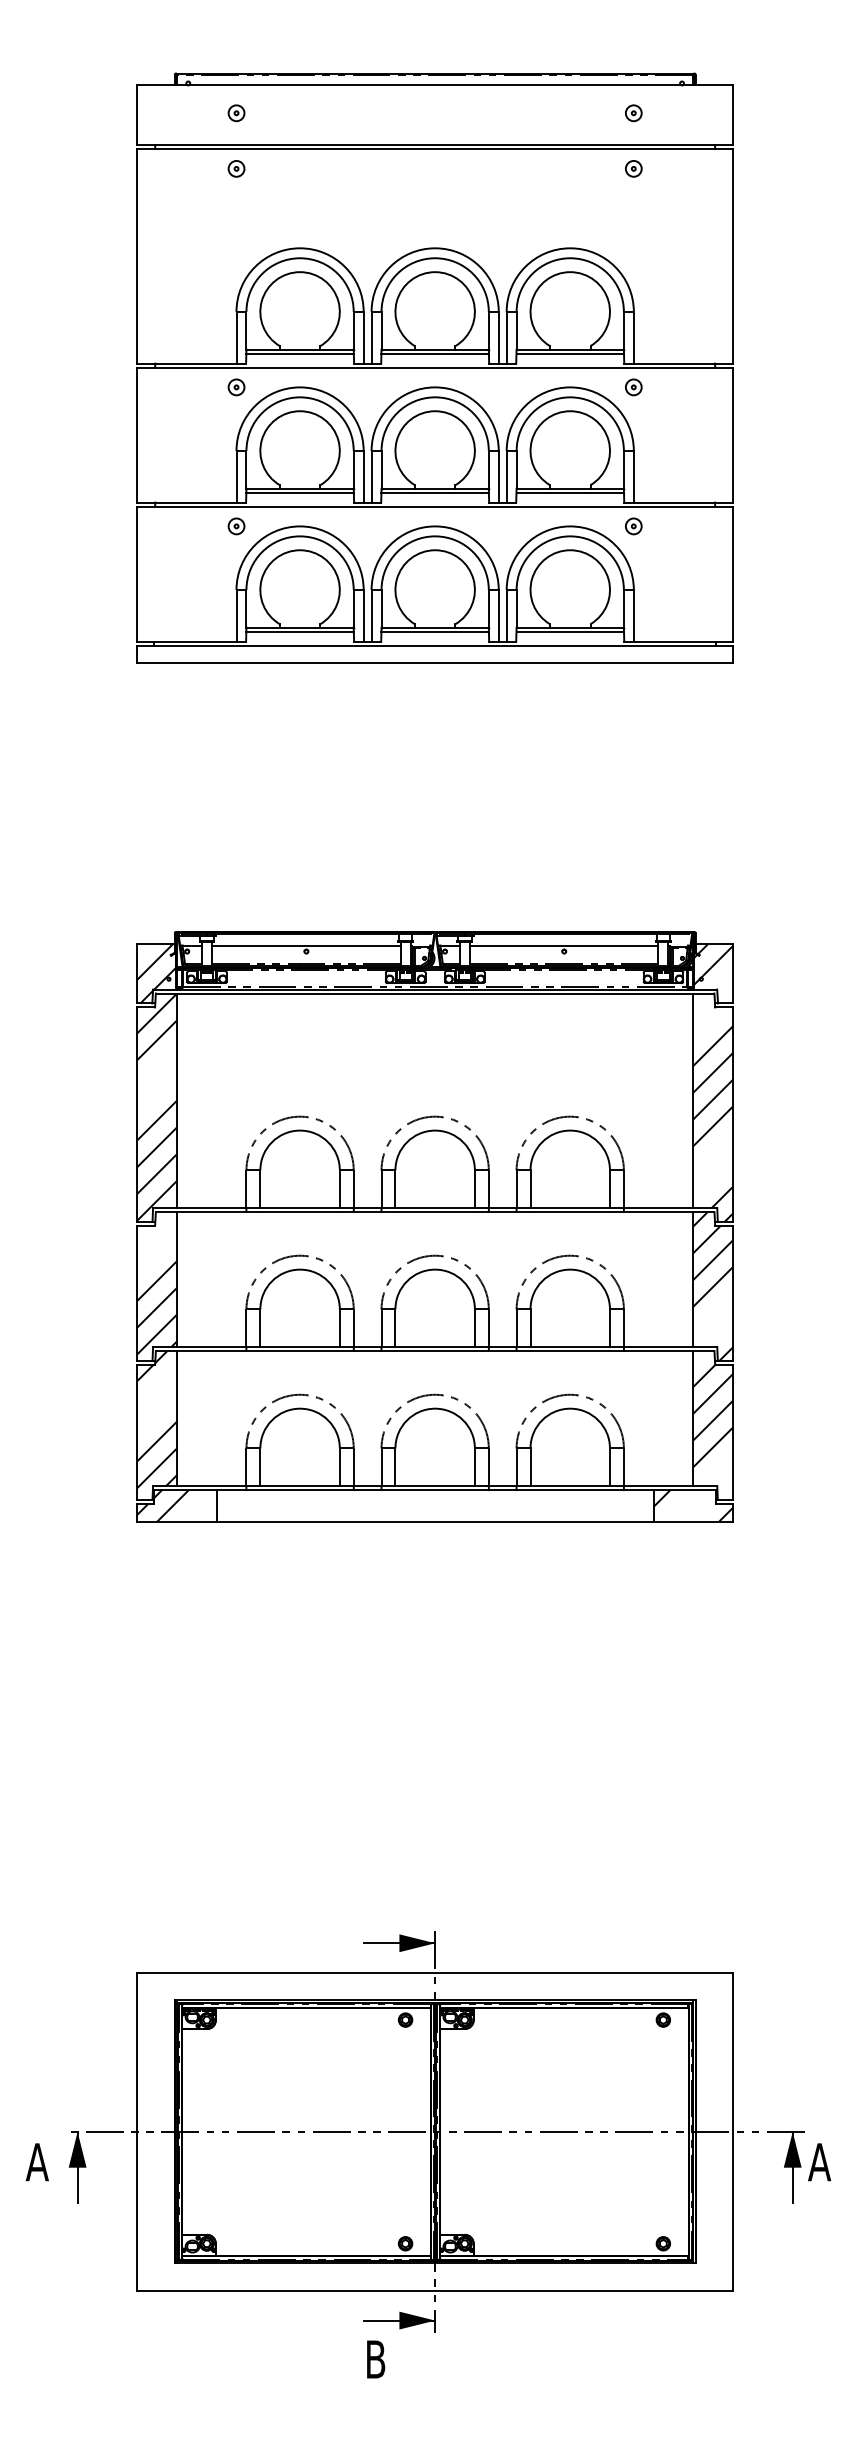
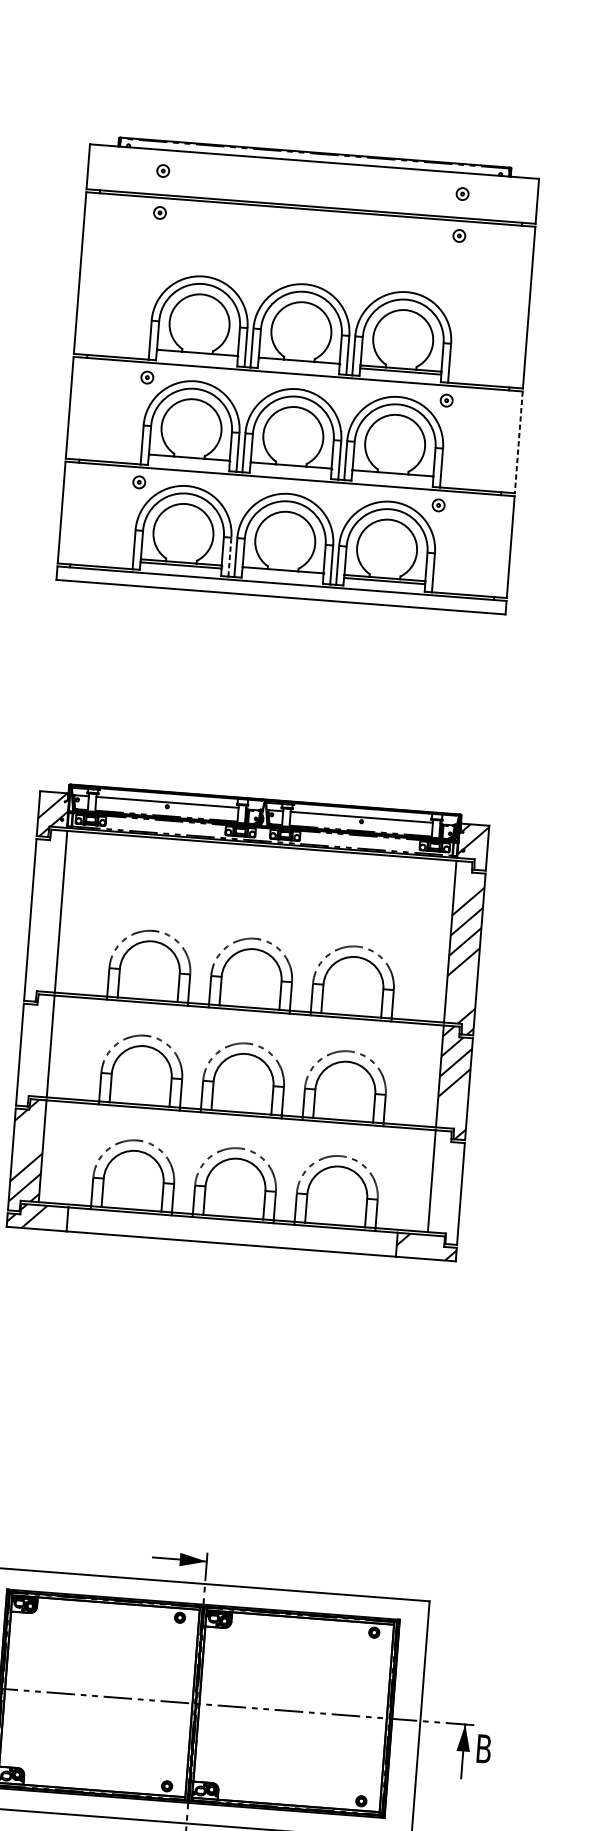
line: (299, 353) -> (196, 355), removed
line: (434, 353) -> (298, 363), removed
line: (733, 435) -> (519, 442), solid -> dashed
line: (299, 492) -> (188, 460), removed
line: (434, 492) -> (290, 468), removed
line: (569, 492) -> (392, 476), removed
line: (363, 615) -> (229, 556), solid -> dashed
line: (434, 631) -> (282, 573), removed
hatch: (156, 1106) -> (45, 914), removed
hatch: (156, 1307) -> (33, 1066), removed
hatch: (713, 1415) -> (447, 1180), removed
text: (819, 2162) -> (483, 1749), A -> B

